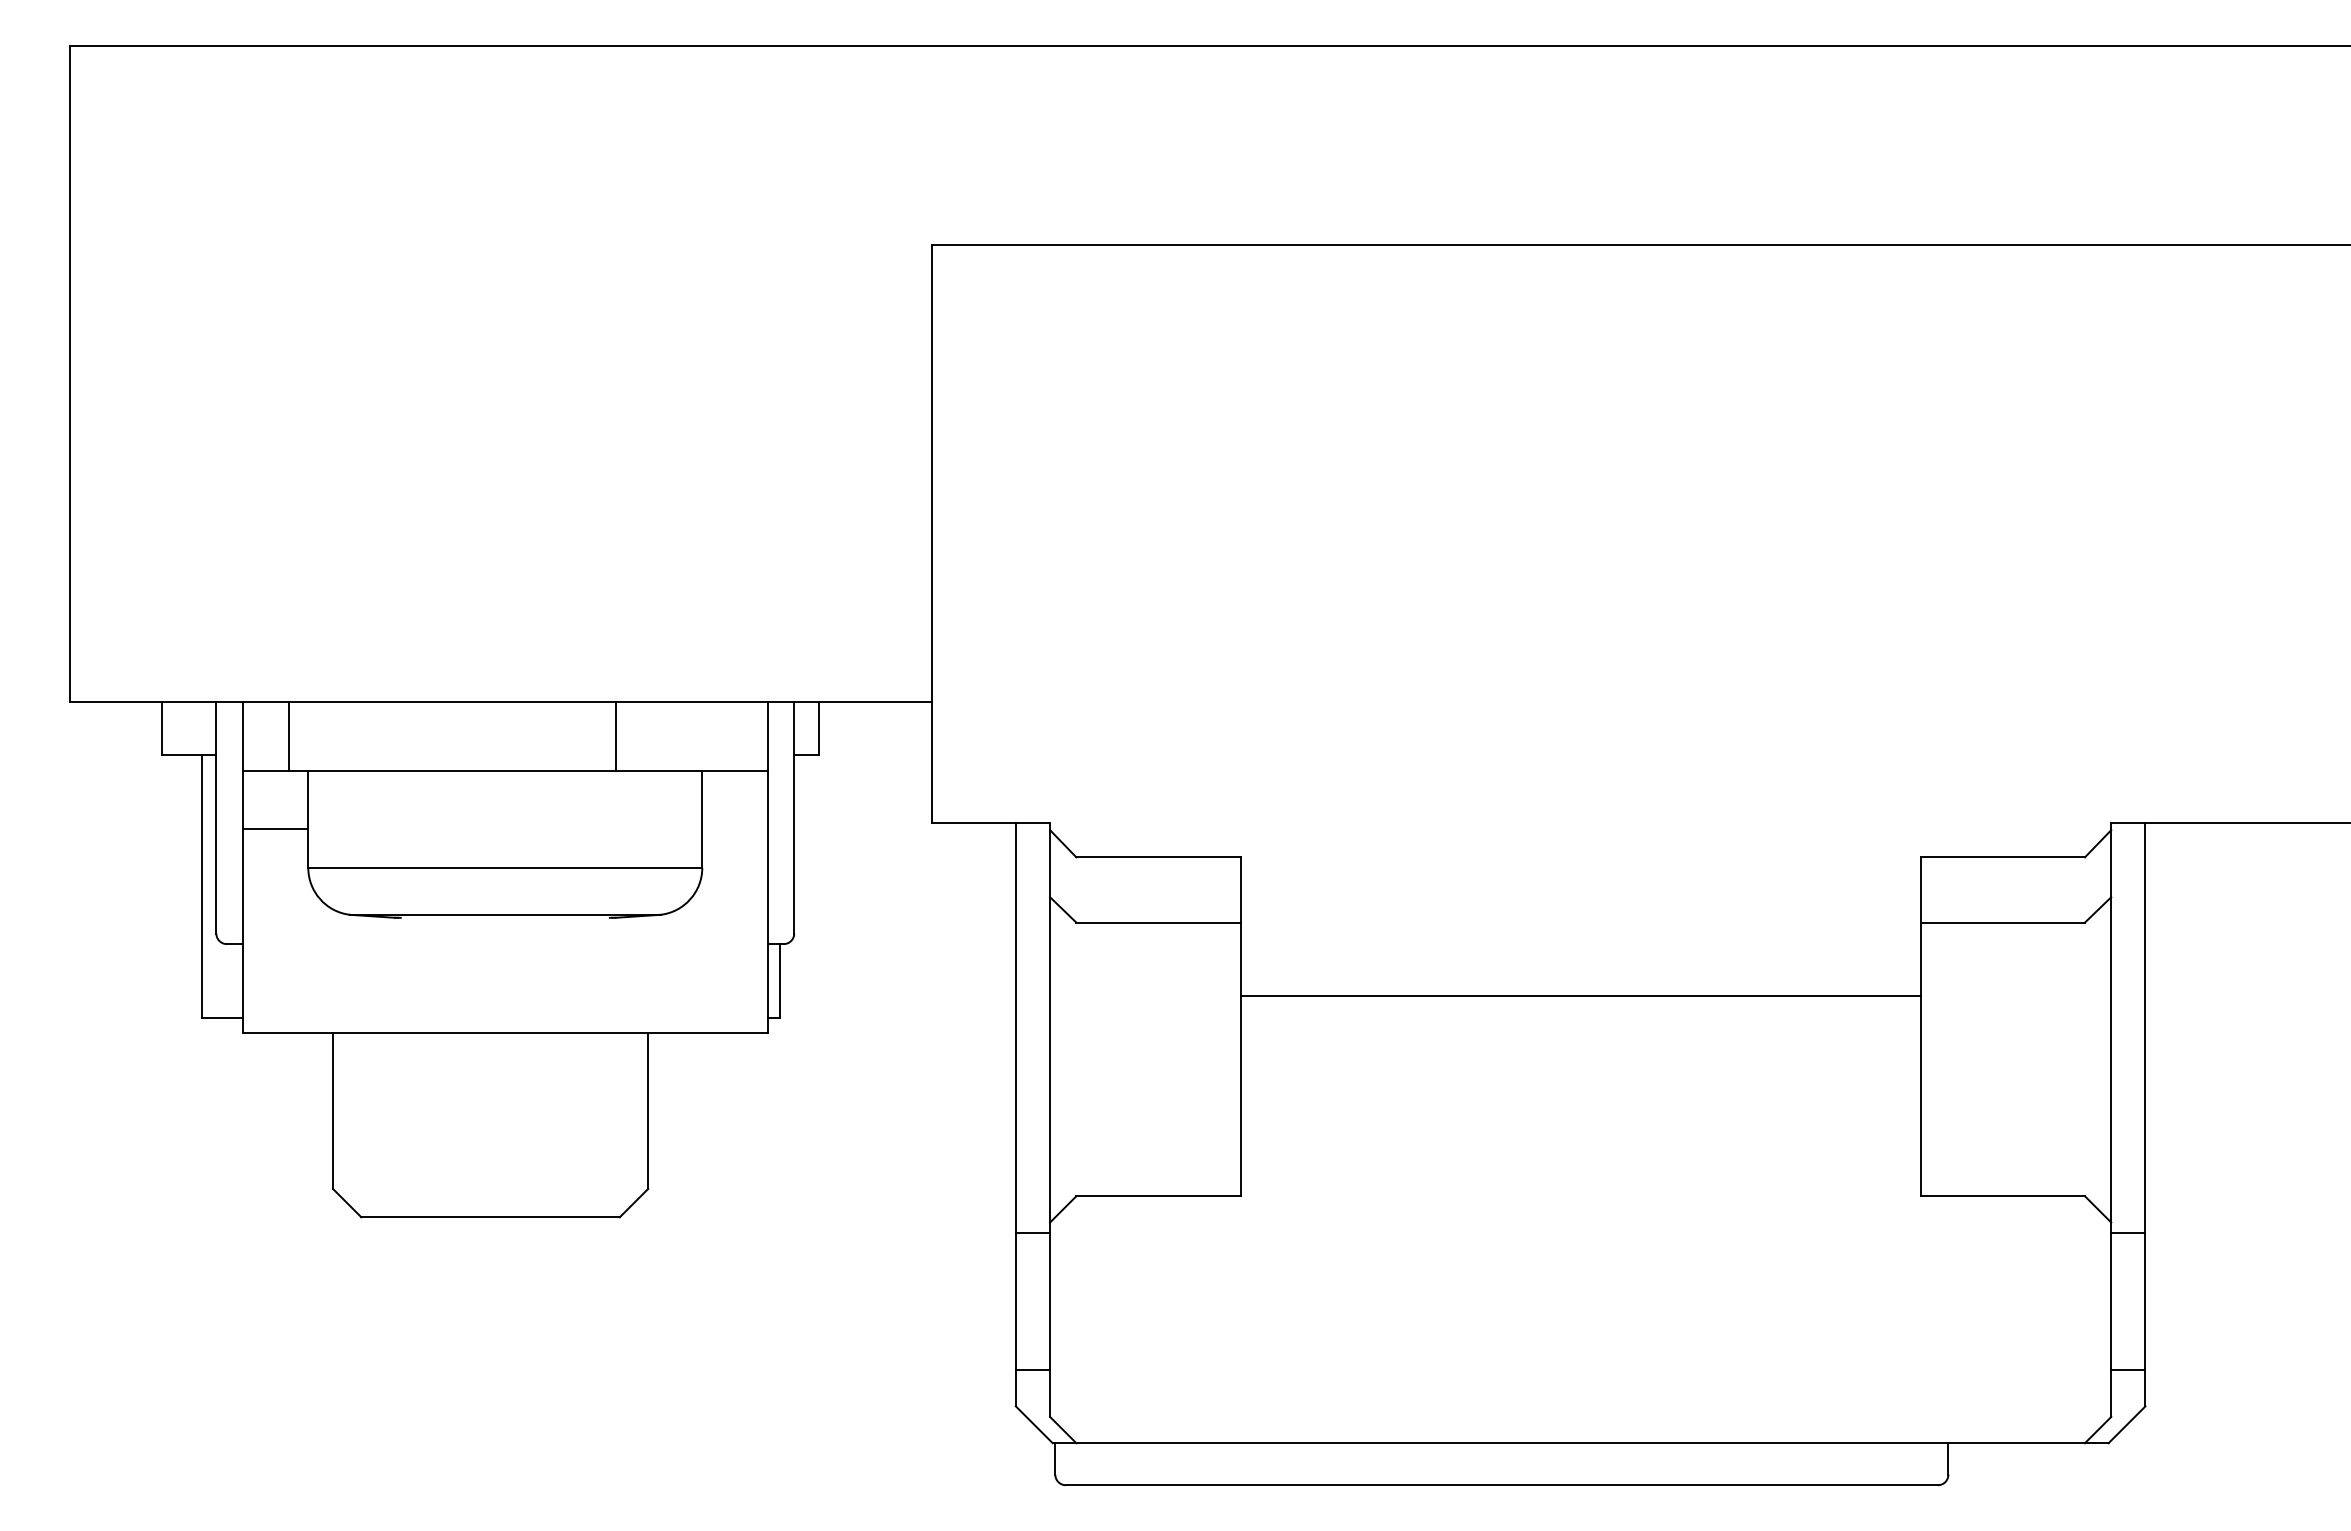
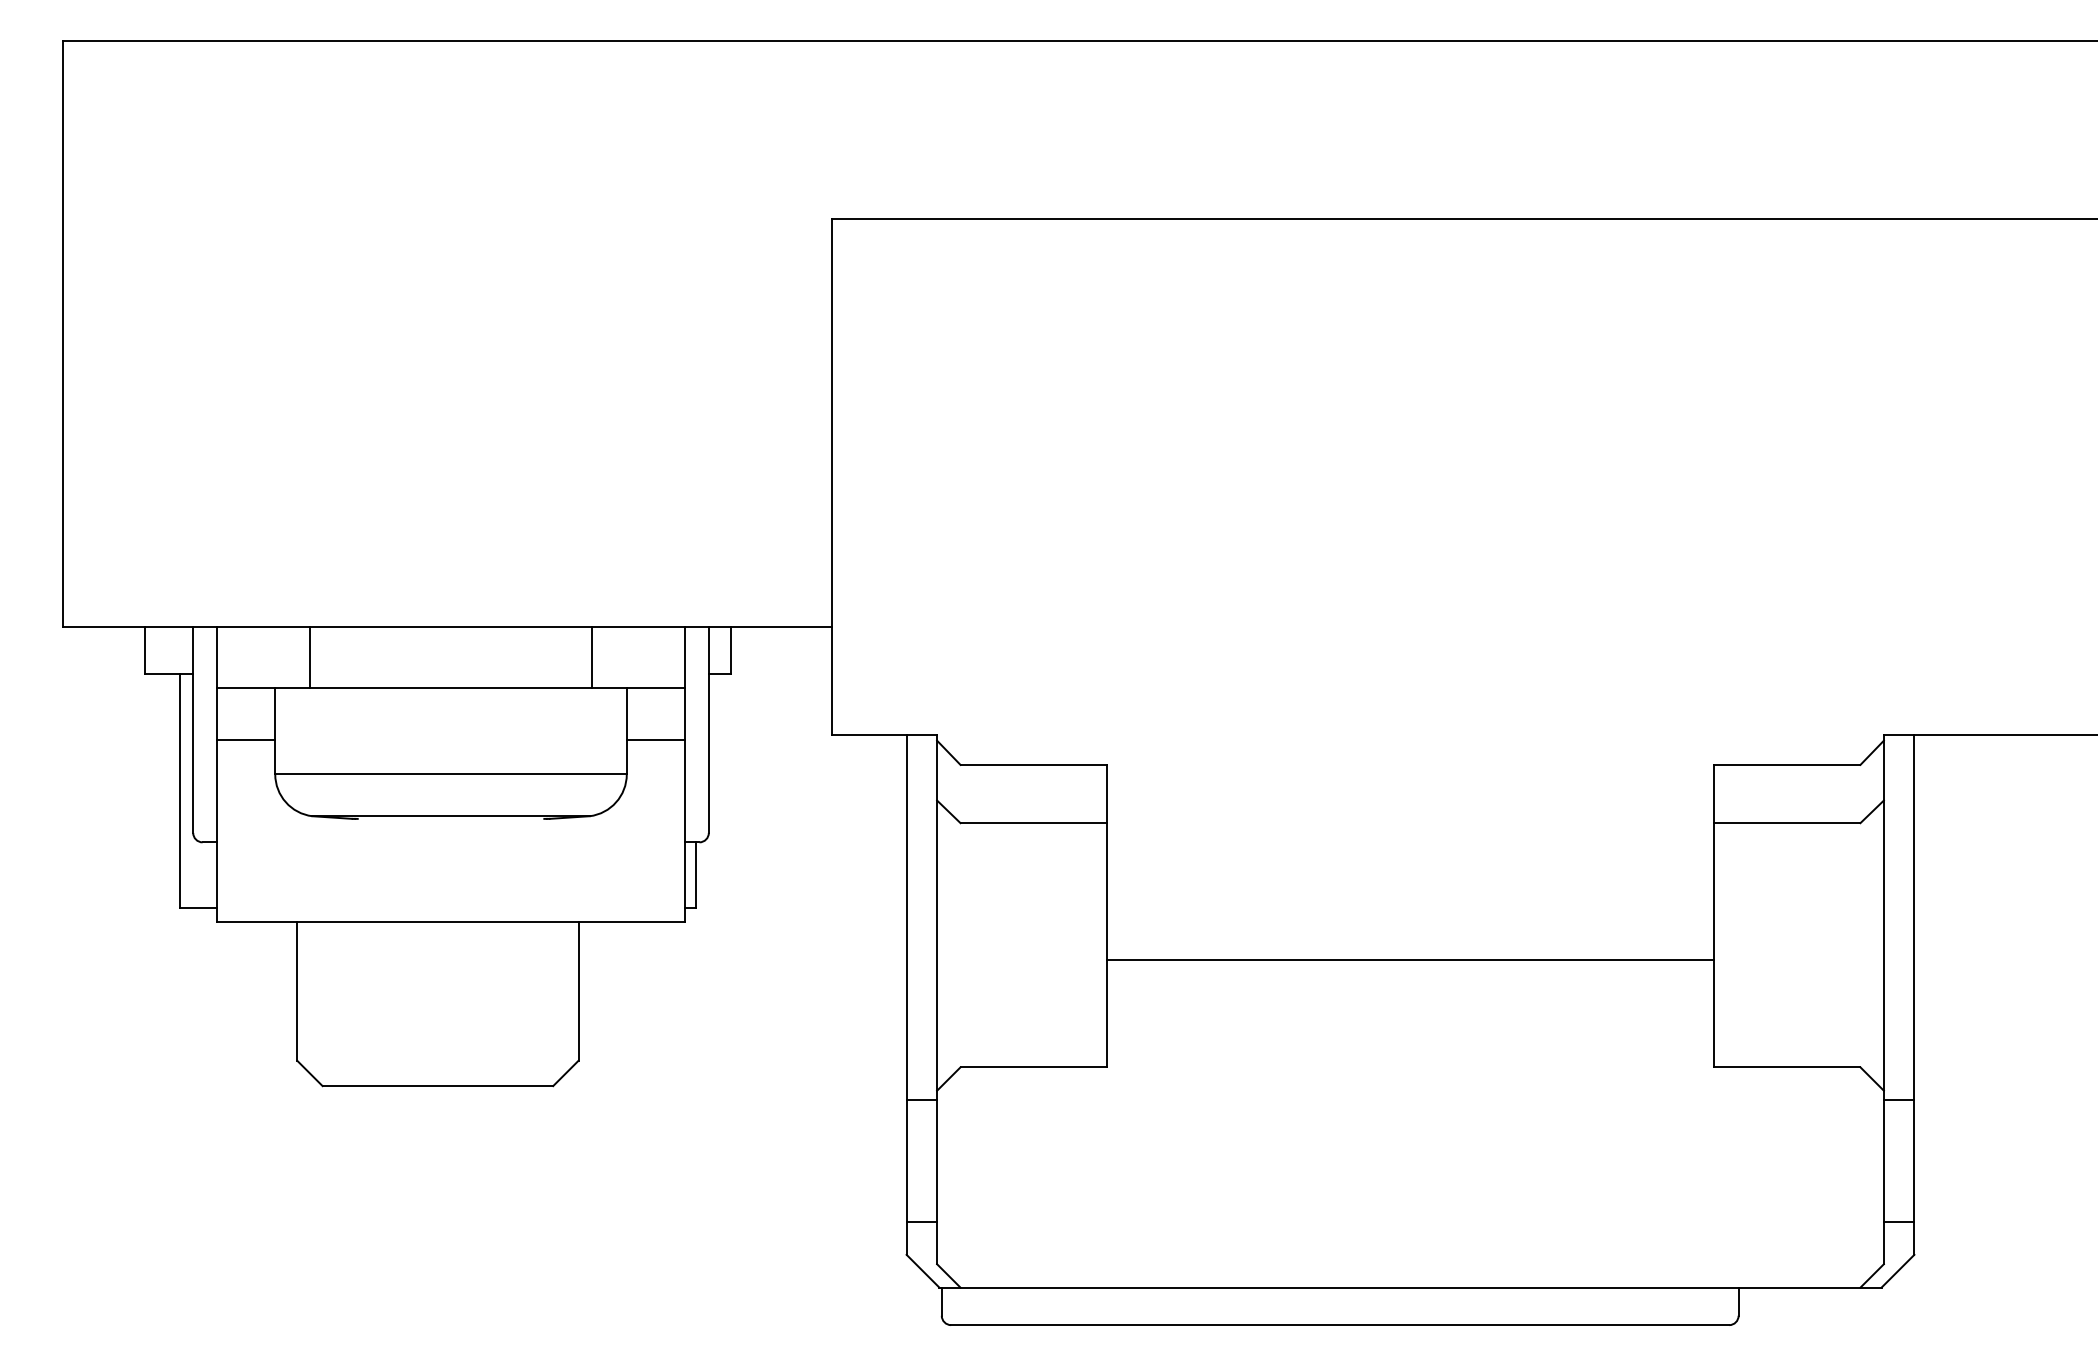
line: (289, 735) -> (310, 656), moved
line: (615, 735) -> (591, 656), moved
line: (734, 828) -> (655, 739), added
line: (1580, 995) -> (1410, 959), moved

